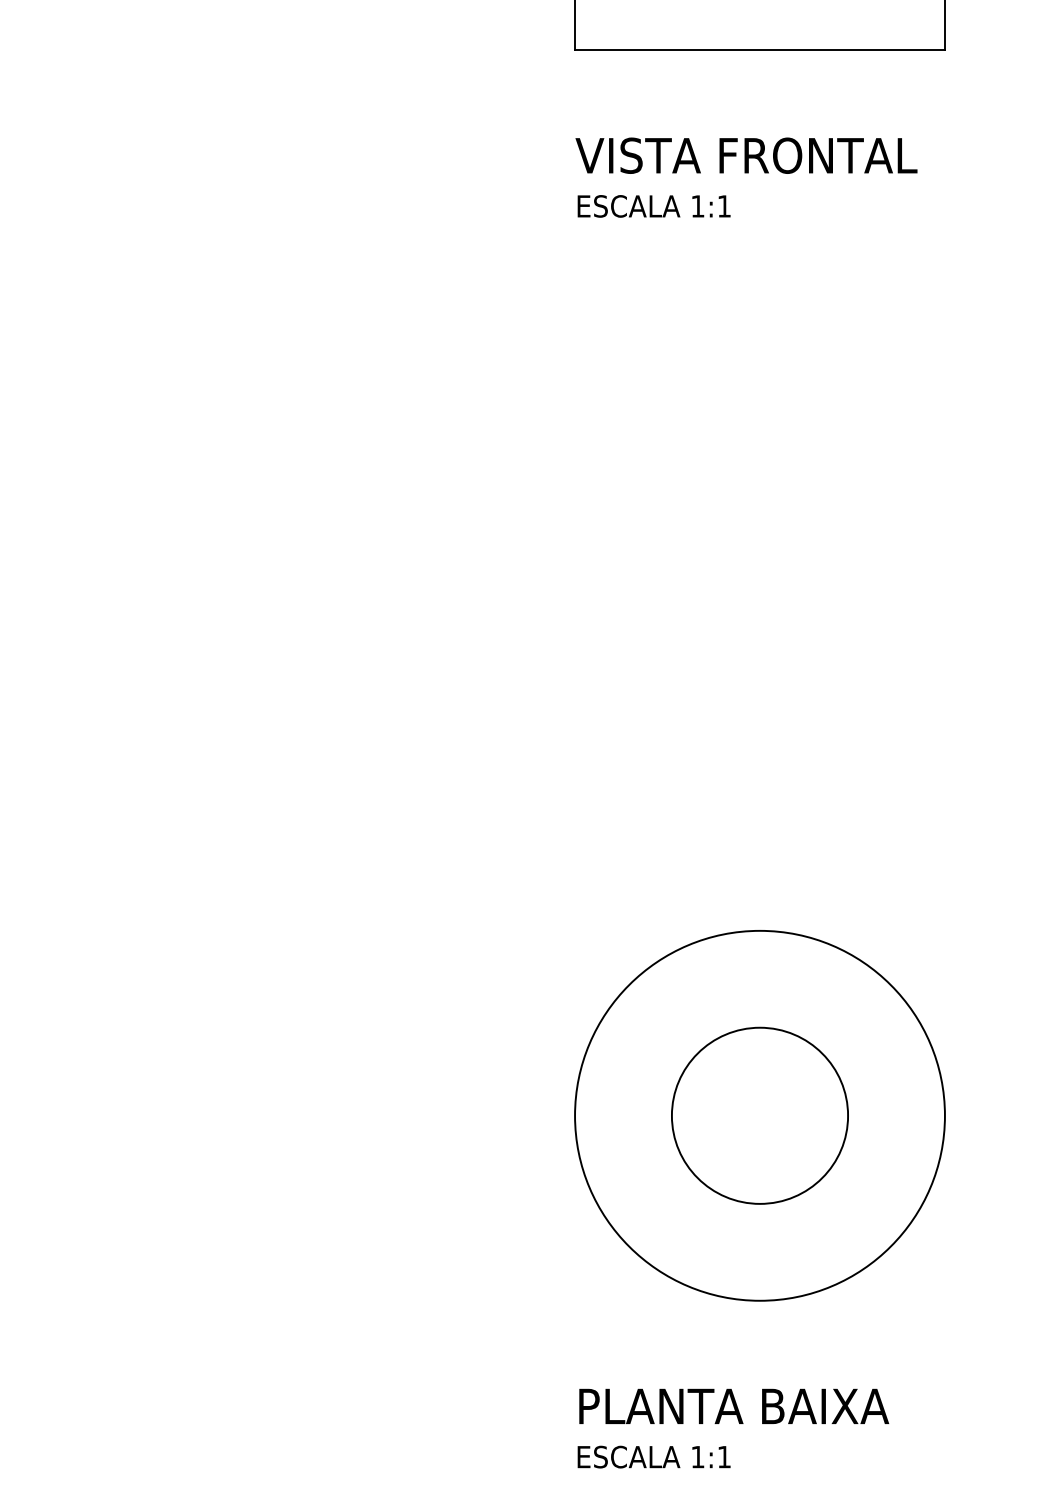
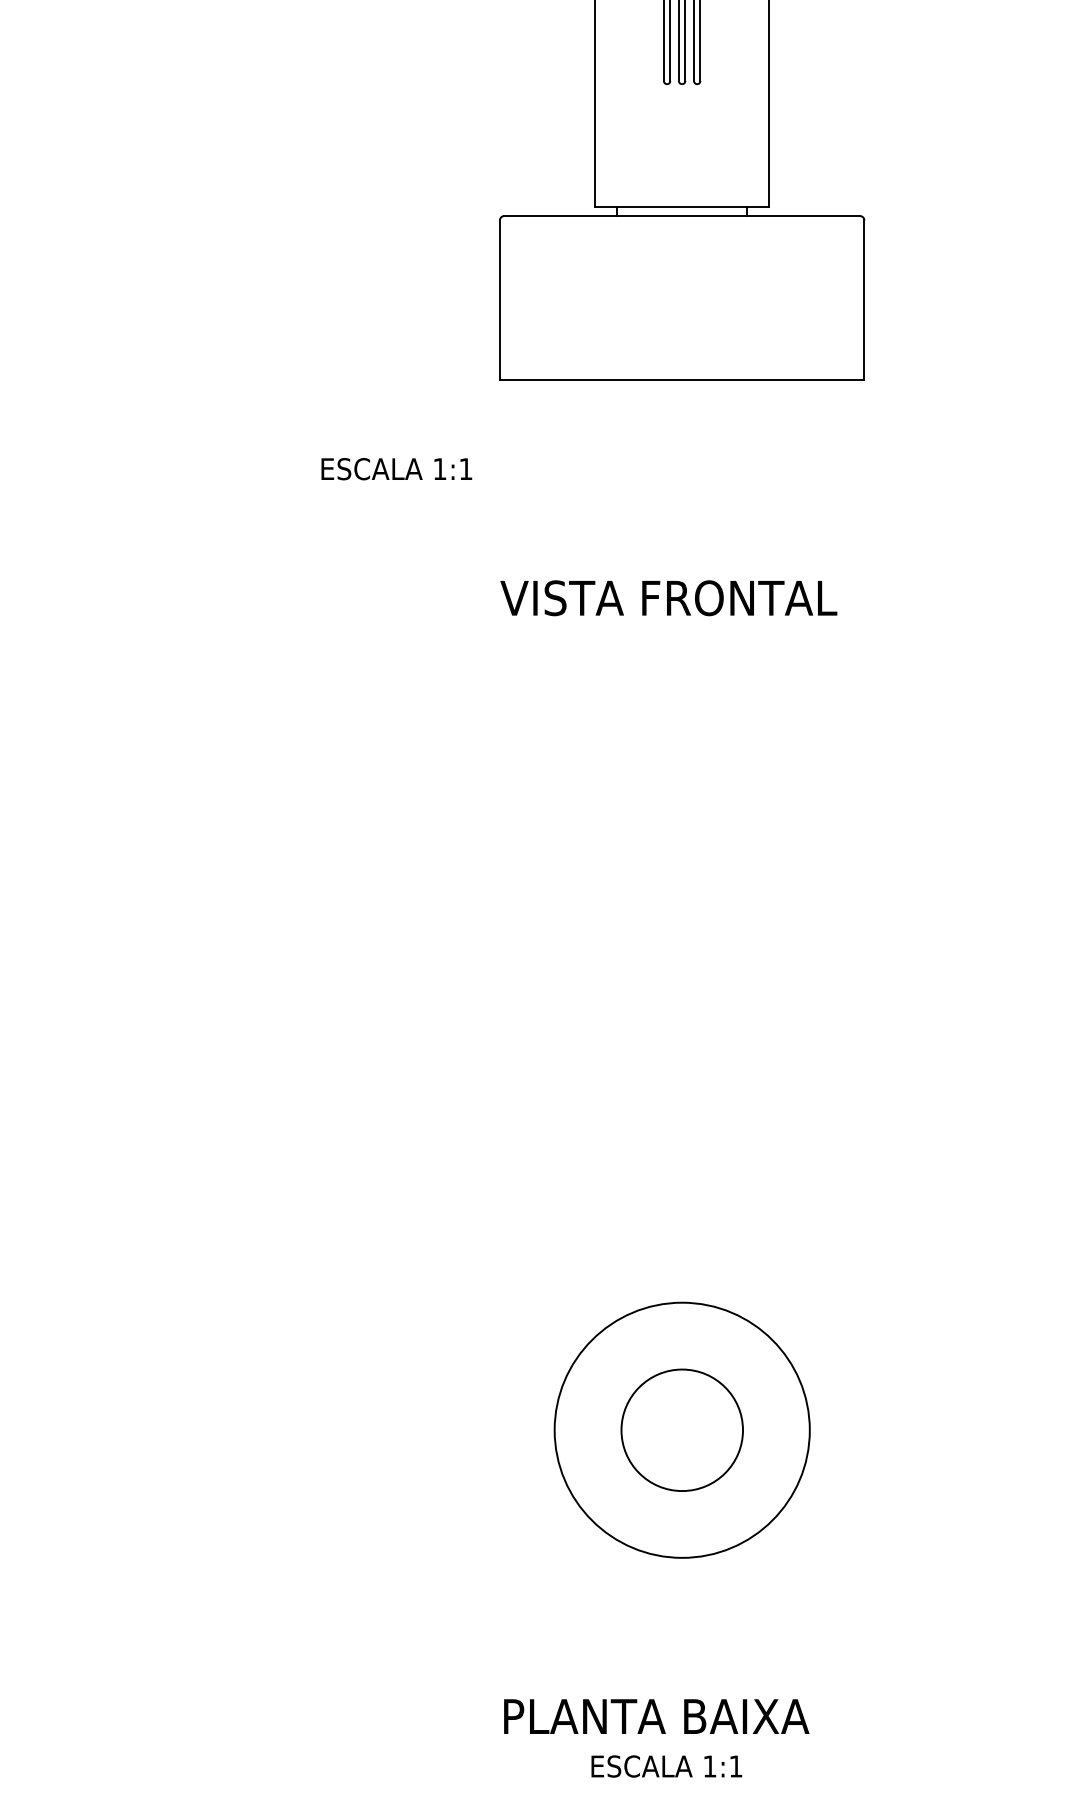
text: (746, 156) -> (668, 598), moved
text: (653, 206) -> (396, 469), moved
part: (760, 1116) -> (682, 1430), size x0.7
text: (653, 1457) -> (666, 1766), moved

